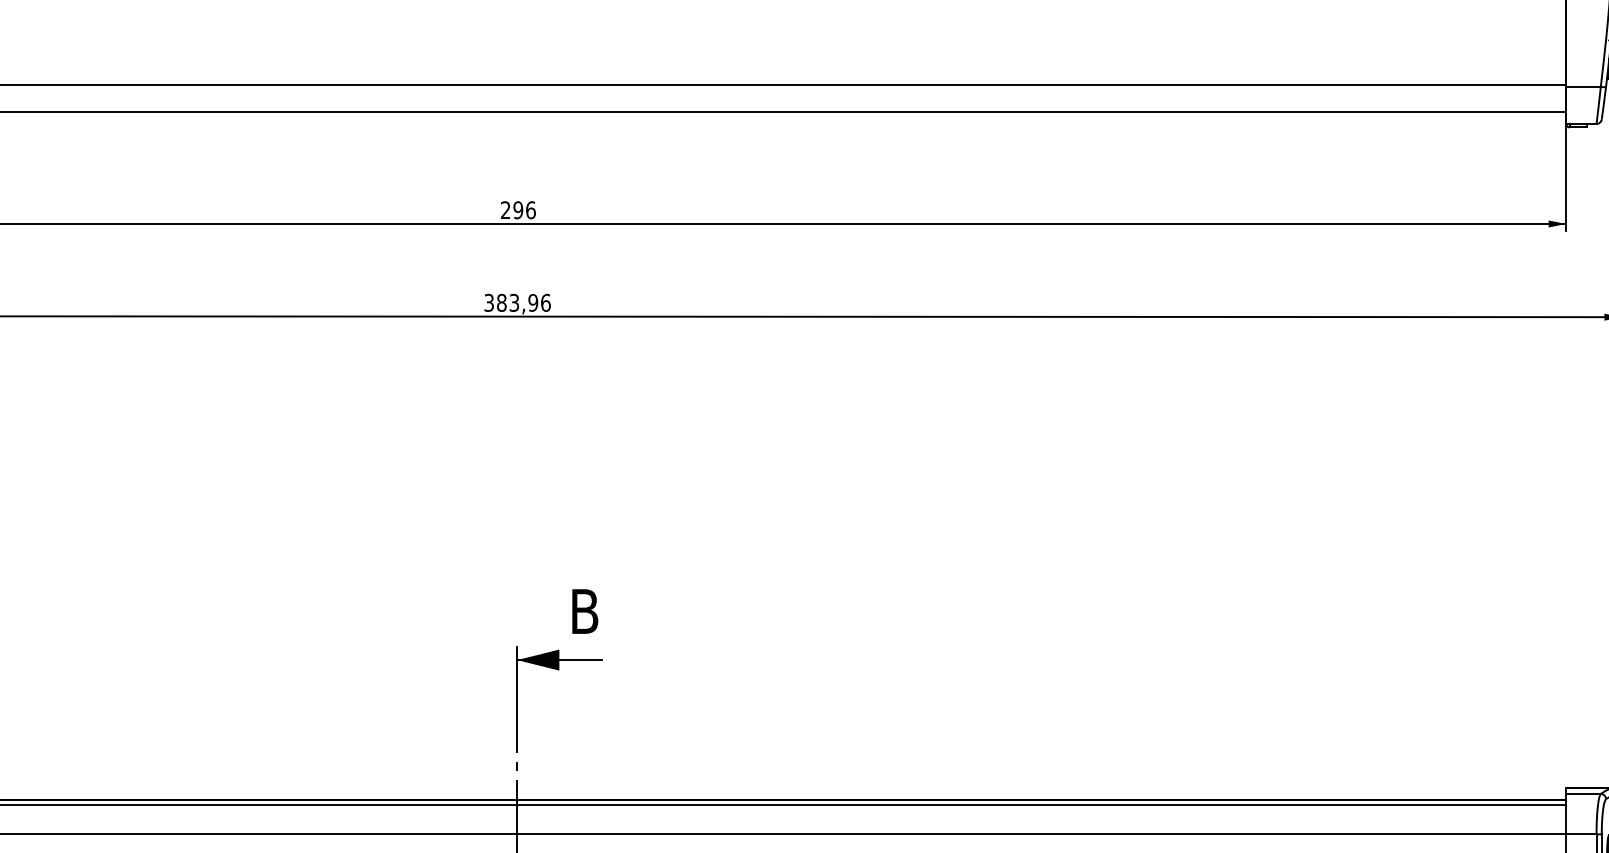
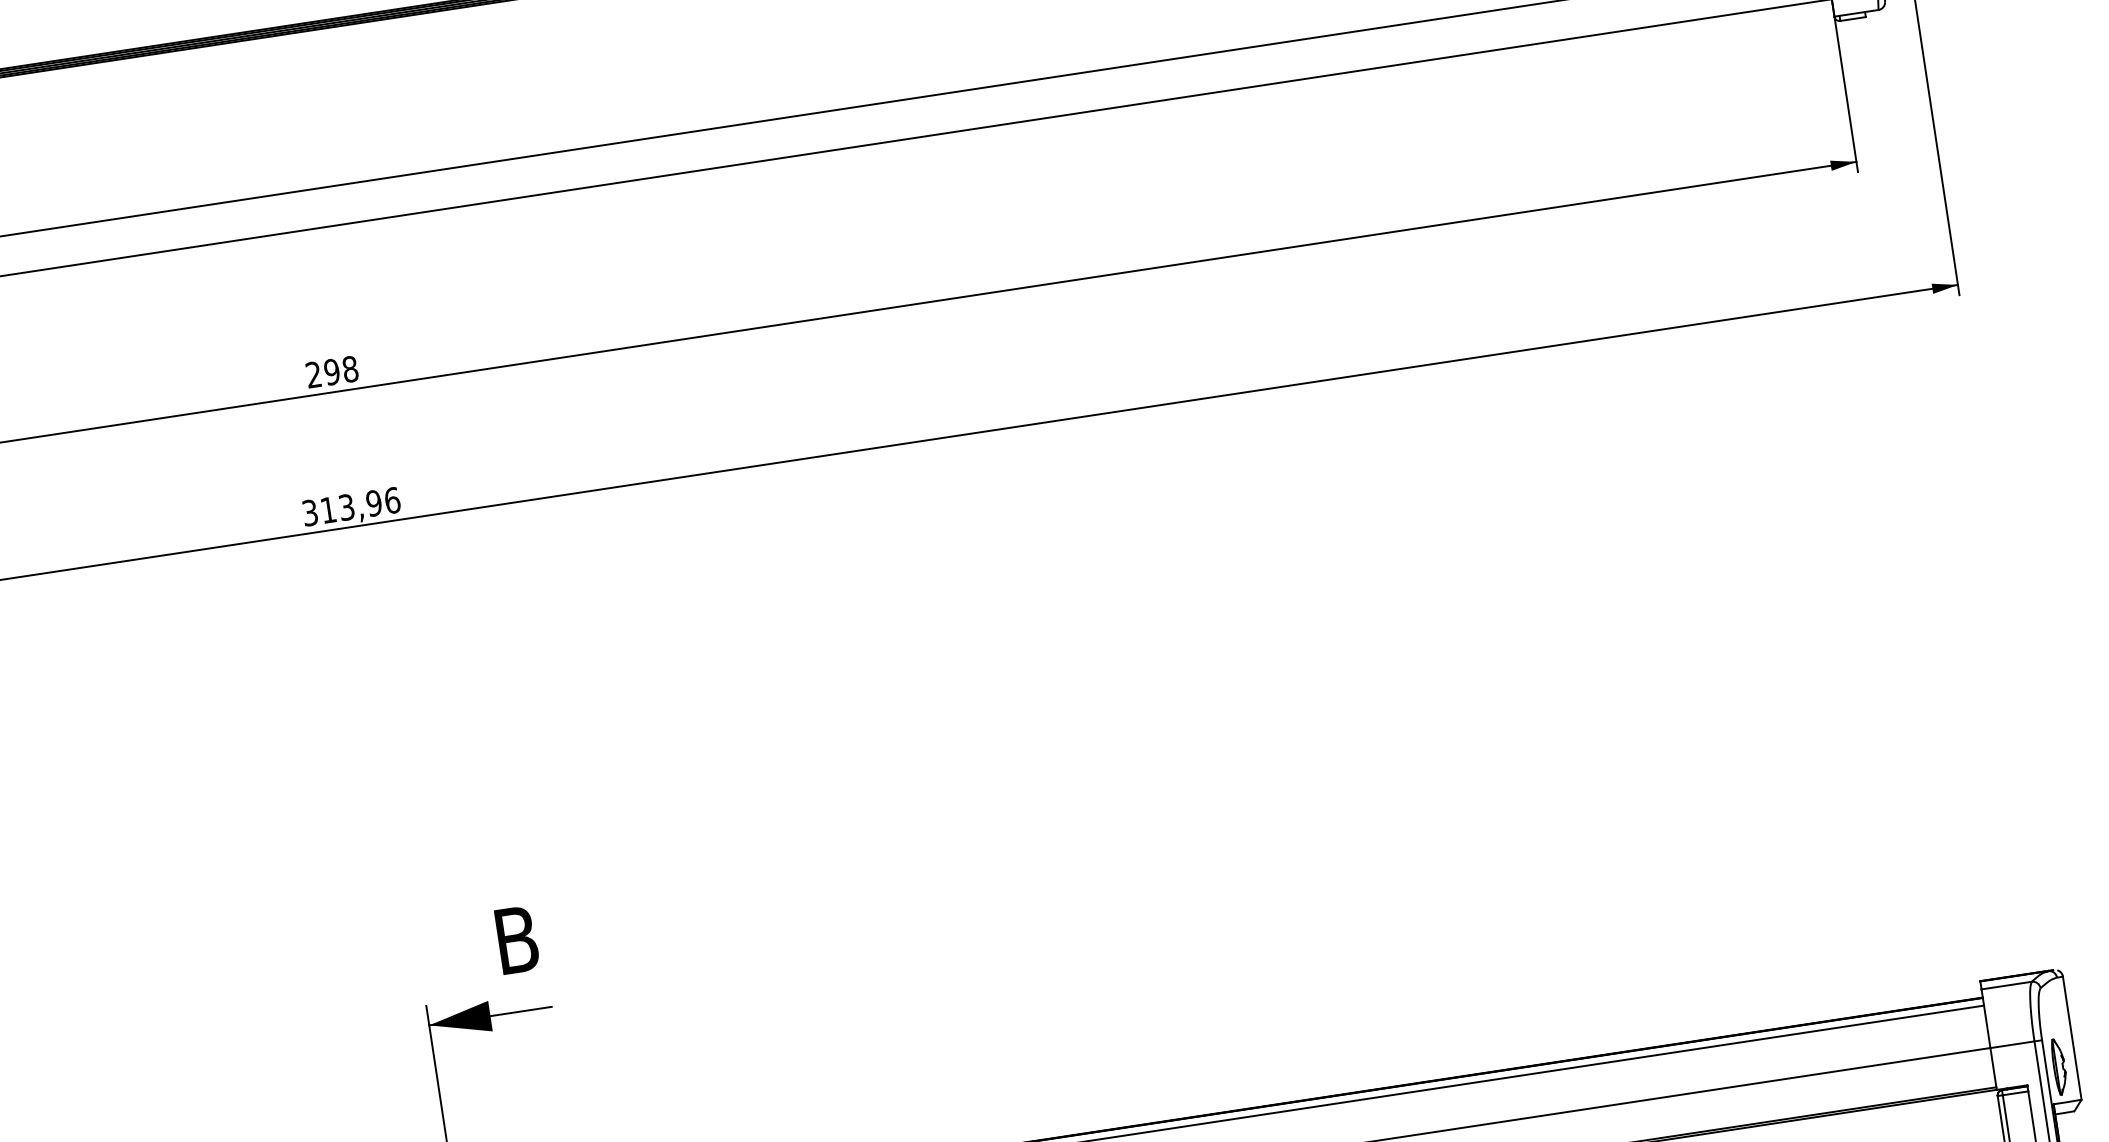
text: (530, 210) -> (349, 369), 296 -> 298
text: (501, 302) -> (327, 509), 383,96 -> 313,96

